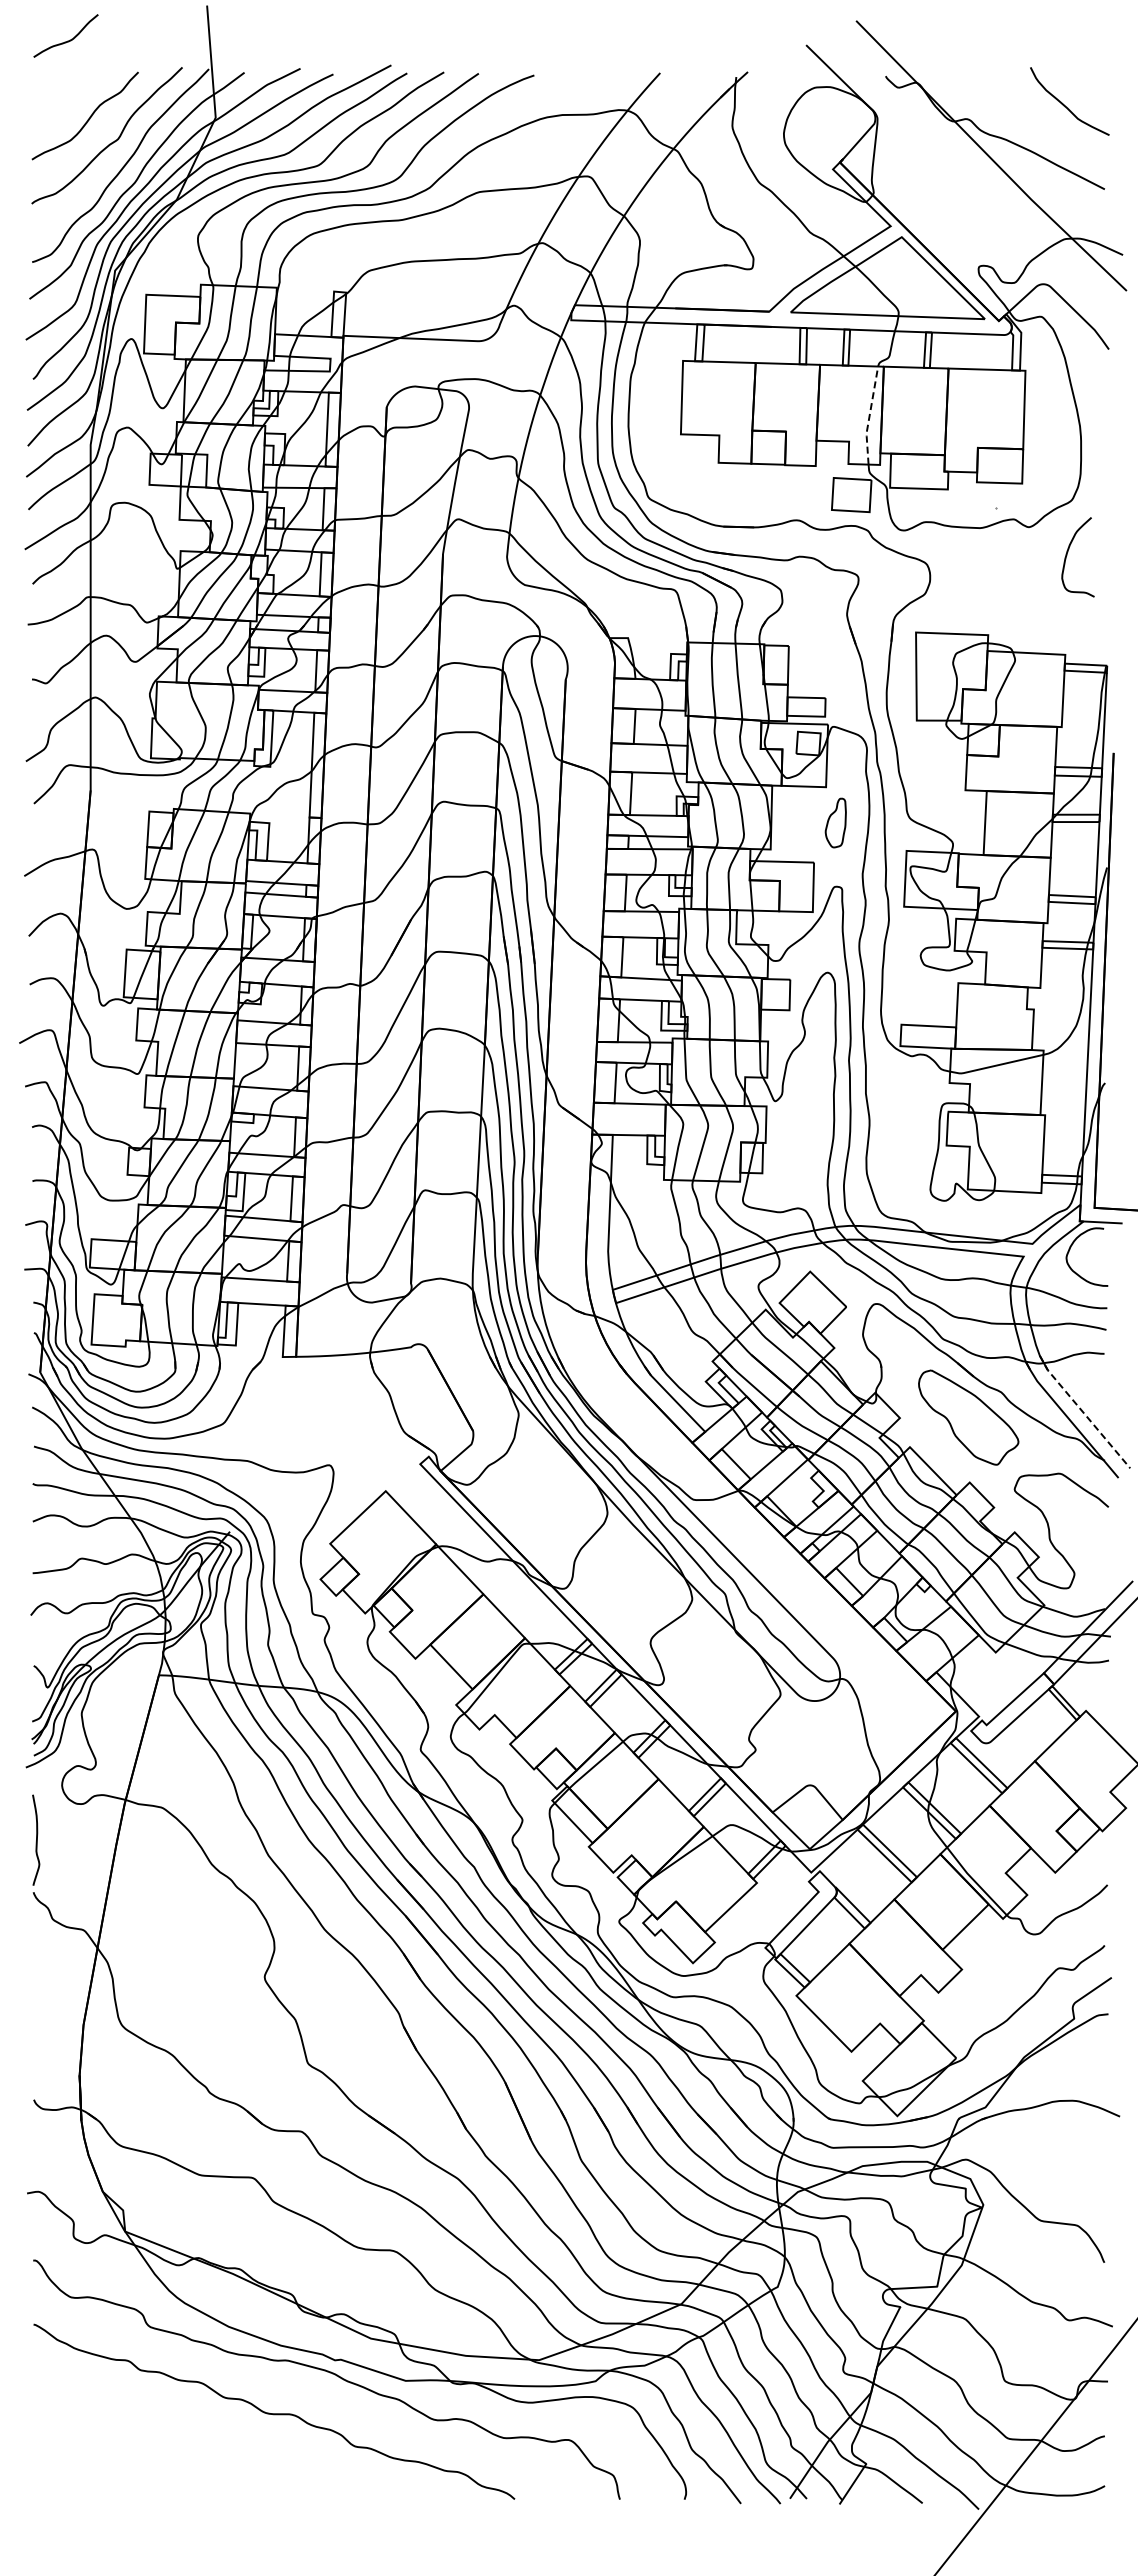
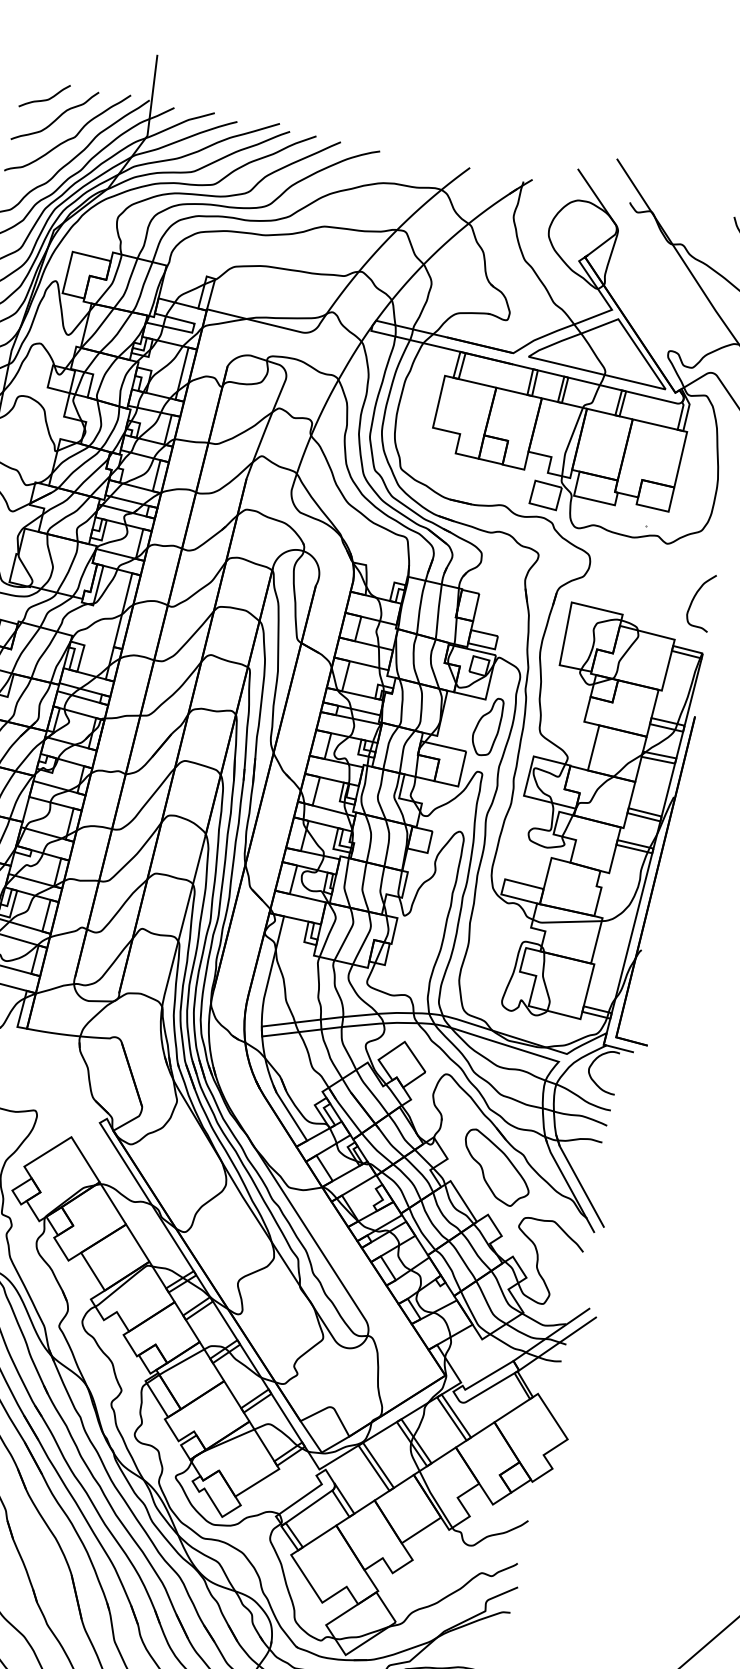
curve: (67, 40) -> (45, 99), moved
line: (869, 416) -> (569, 442), dashed -> solid
curve: (1067, 555) -> (694, 599), moved
part: (835, 822) -> (487, 726), size x1.67
line: (1083, 1412) -> (579, 1181), dashed -> solid

